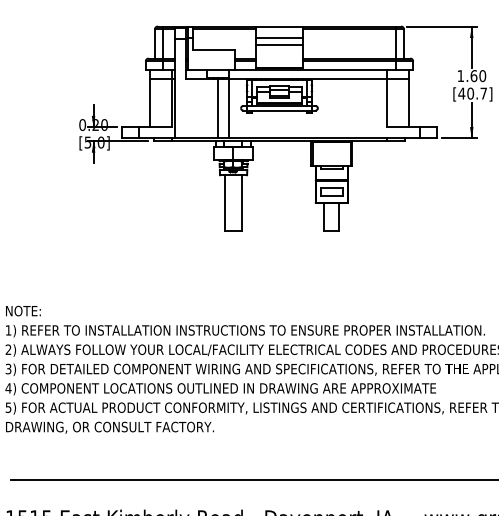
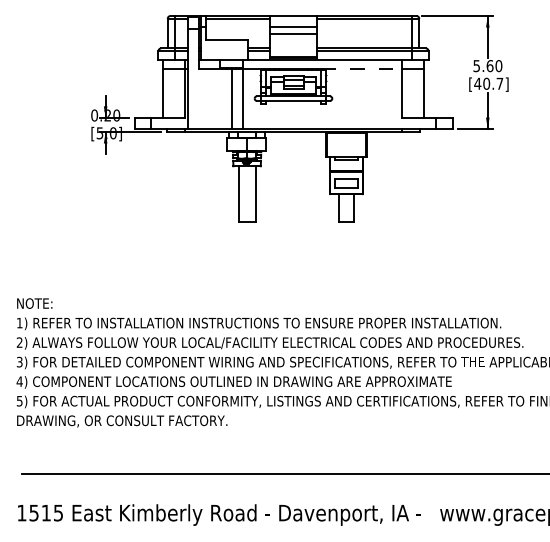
text: (460, 76) -> (476, 66), 1.60 -> 5.60
line: (347, 78) -> (362, 68), solid -> dashed

